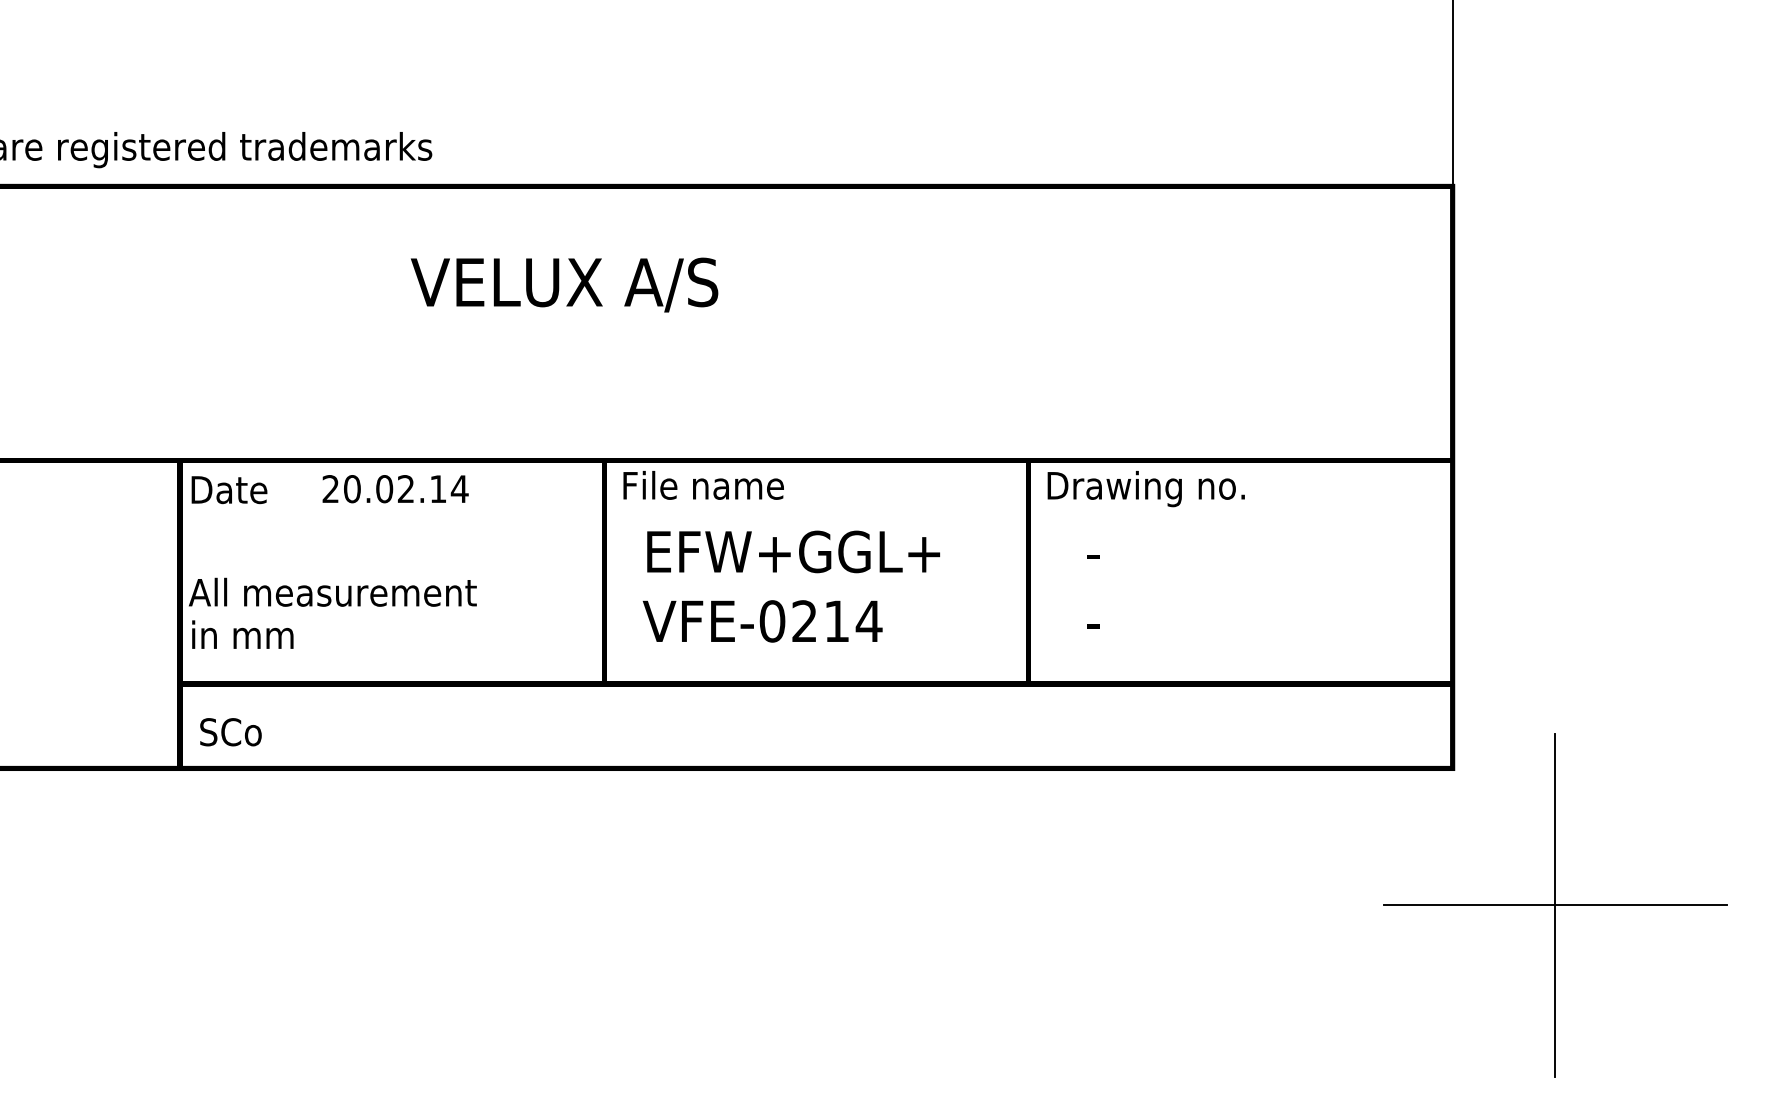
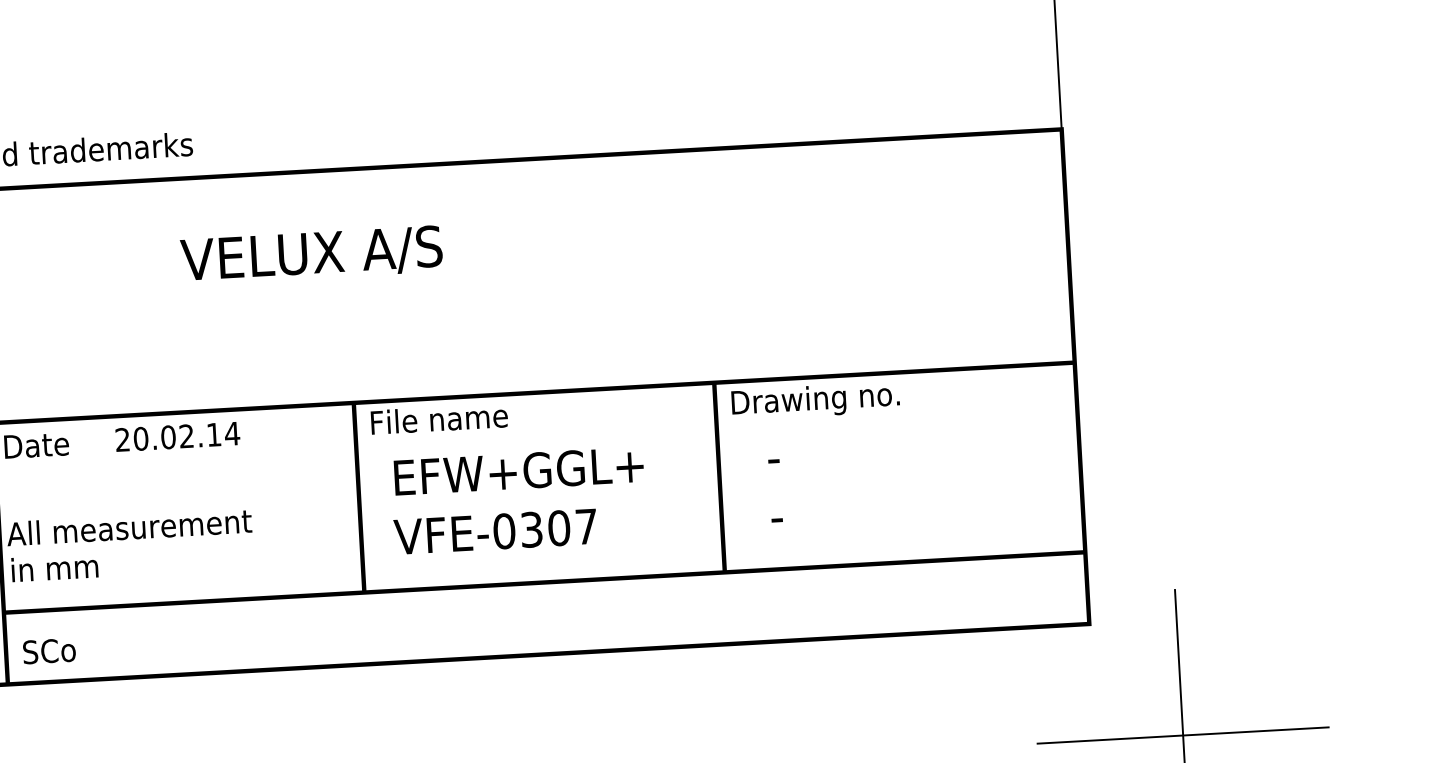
text: (837, 621) -> (559, 528), VFE-0214 -> VFE-0307

